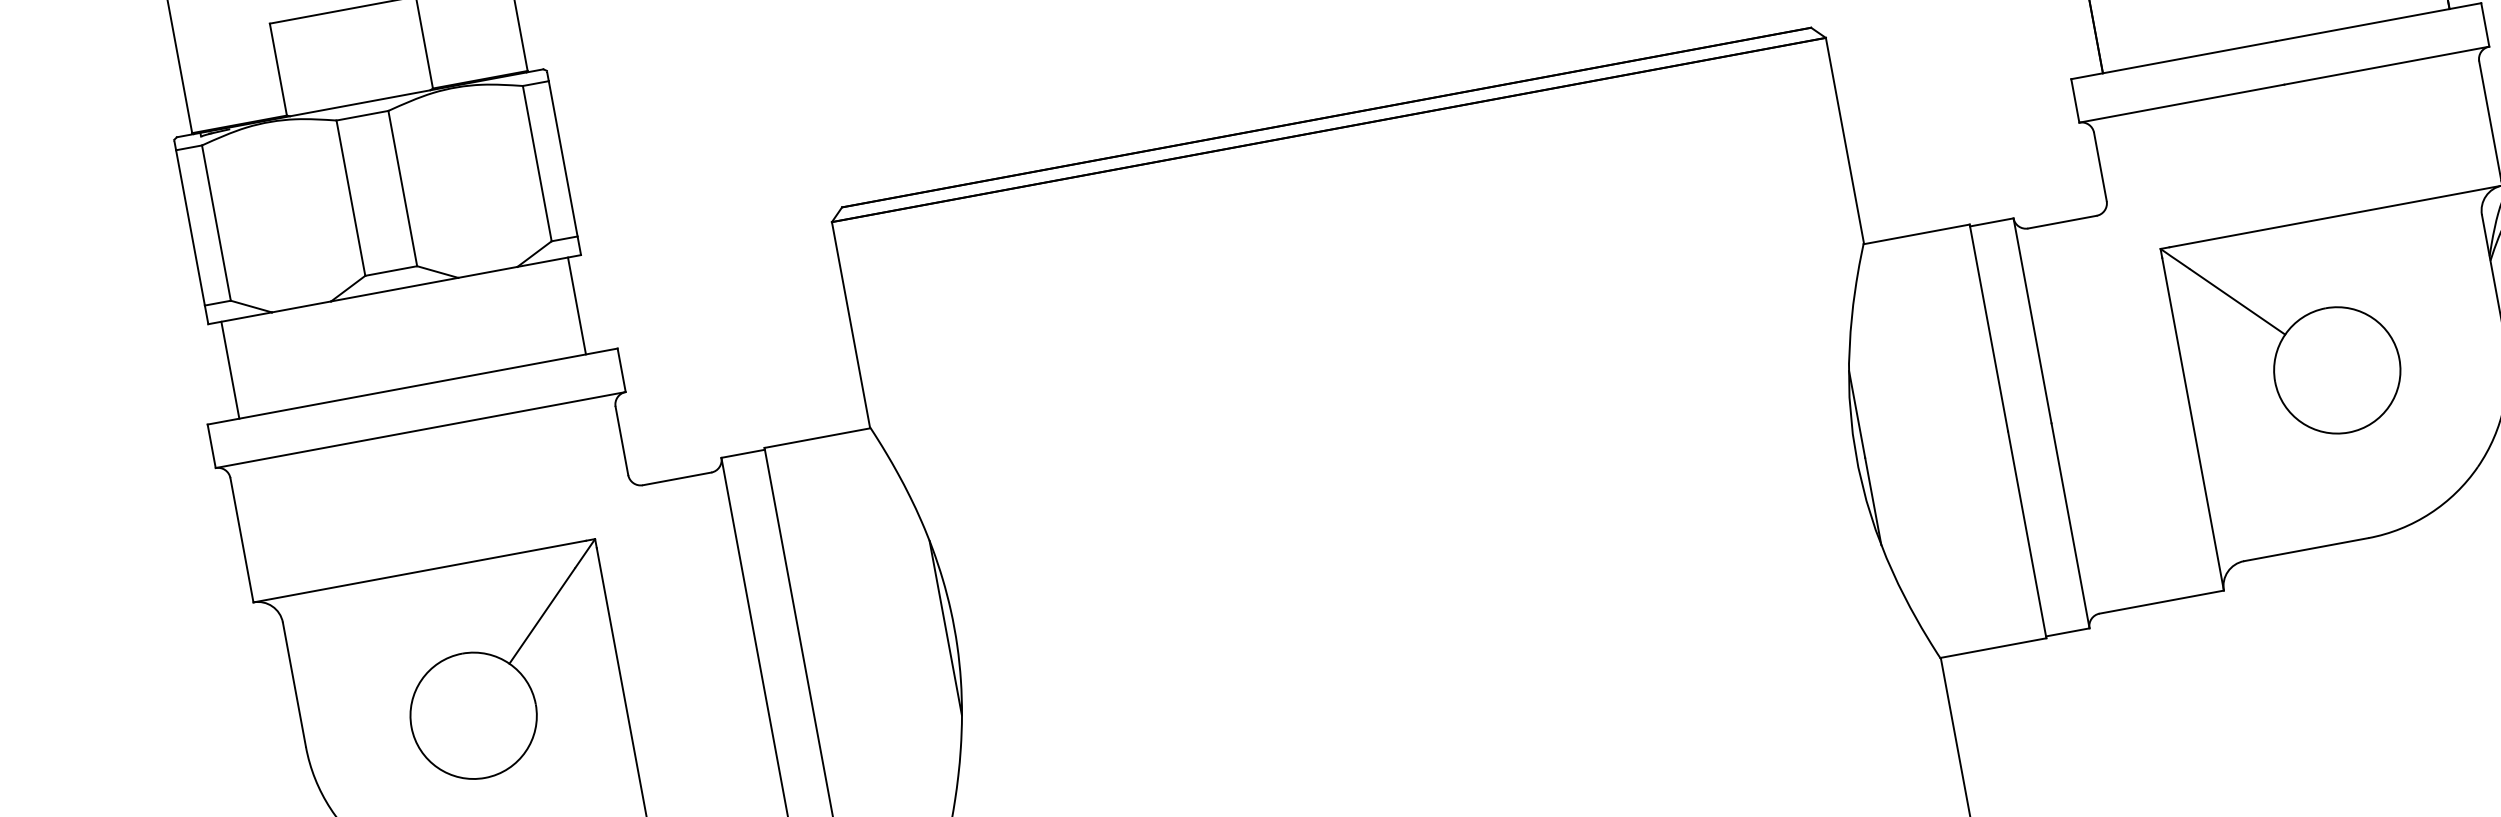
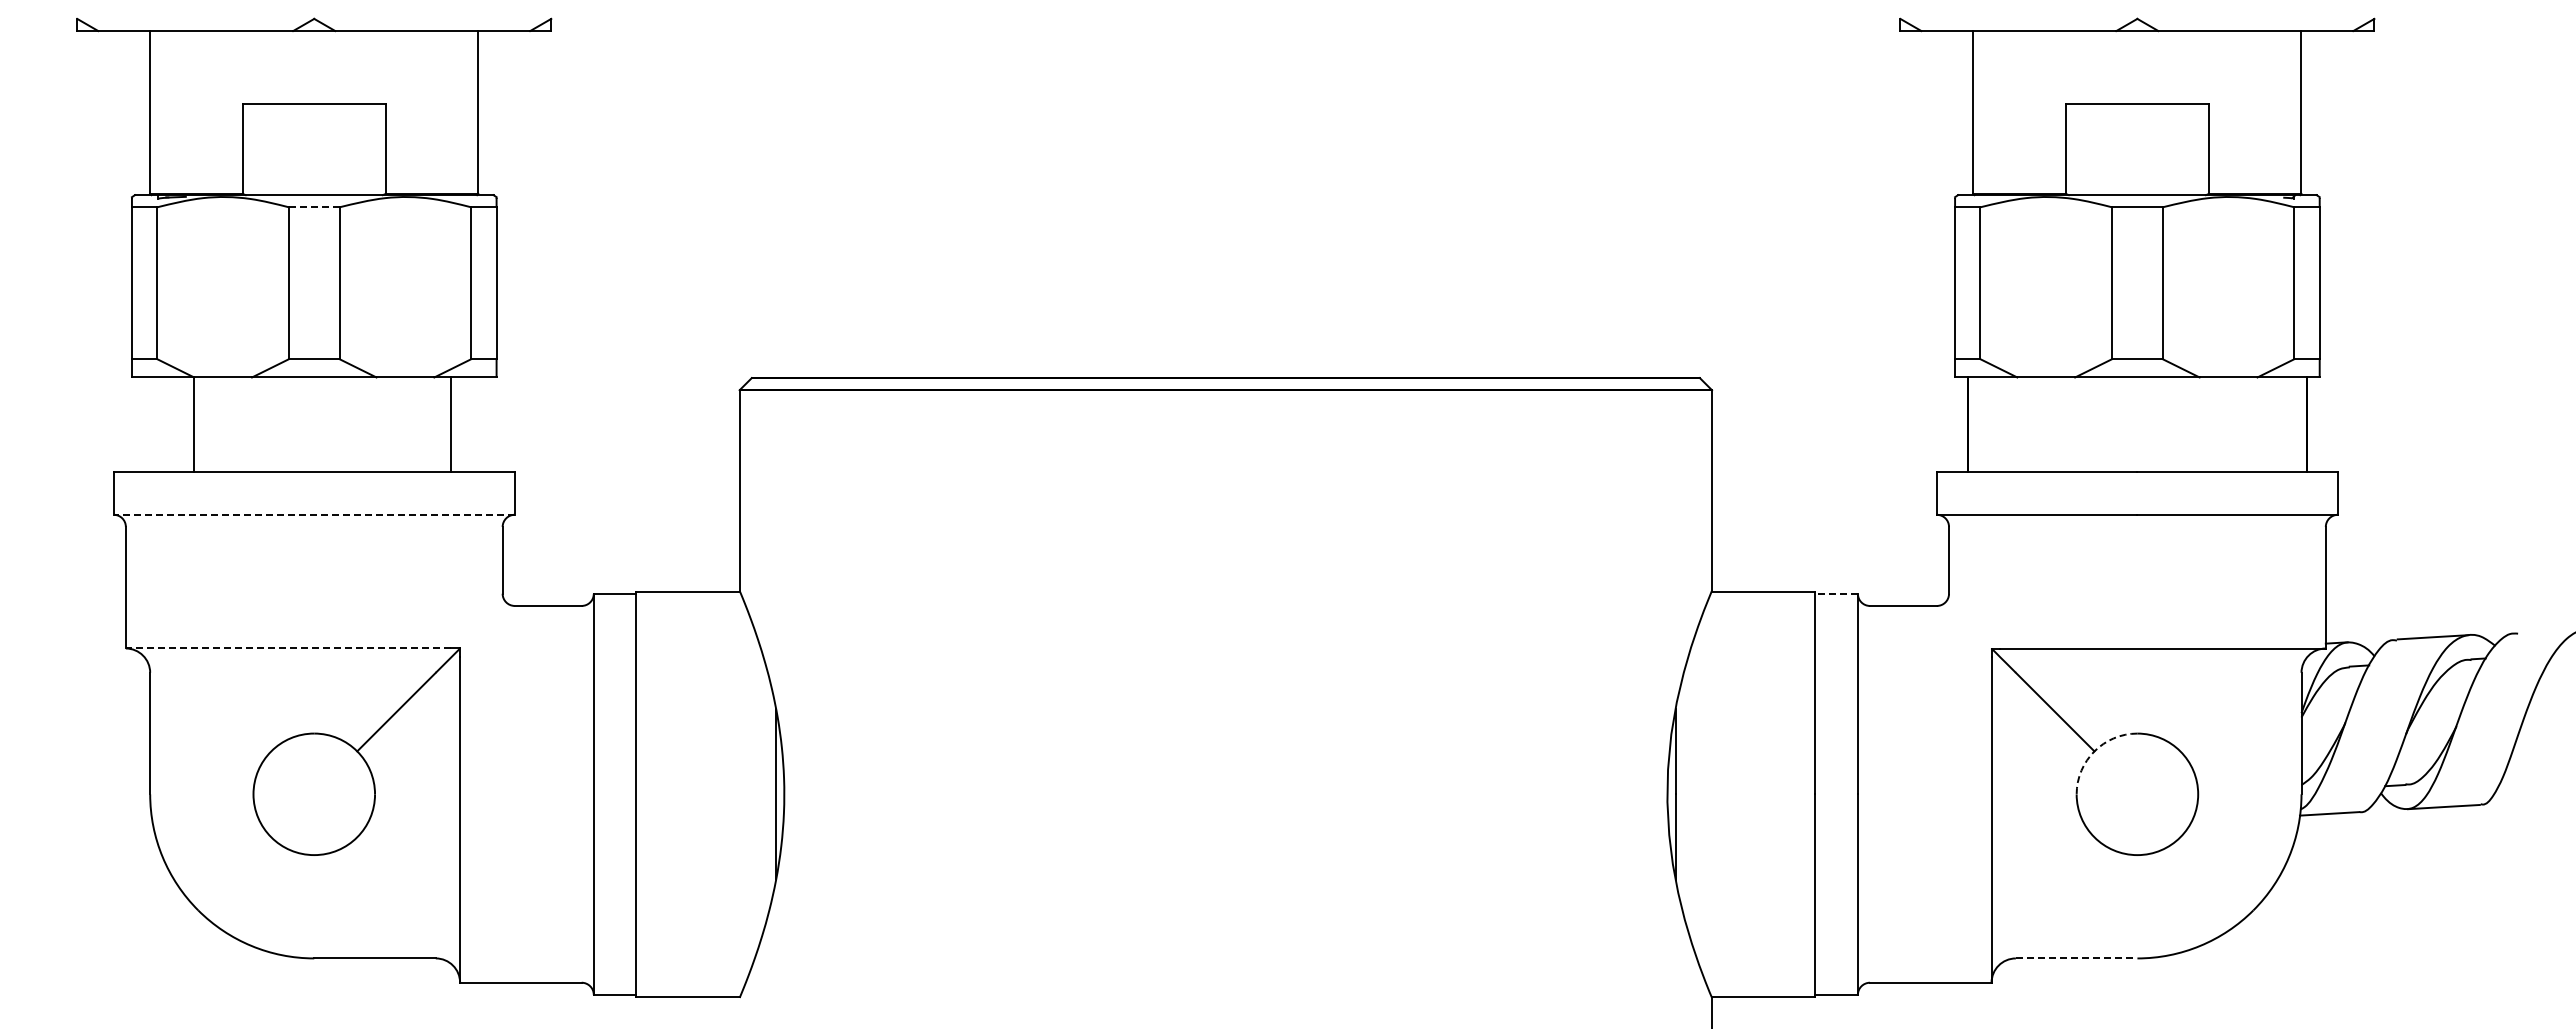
line: (361, 116) -> (313, 207), solid -> dashed
line: (1991, 222) -> (1836, 593), solid -> dashed
line: (576, 305) -> (450, 424), moved
arc: (2285, 334) -> (2094, 751), solid -> dashed
line: (230, 369) -> (193, 424), moved
line: (420, 429) -> (314, 514), solid -> dashed
line: (2306, 549) -> (2076, 958), solid -> dashed
line: (419, 571) -> (288, 648), solid -> dashed

